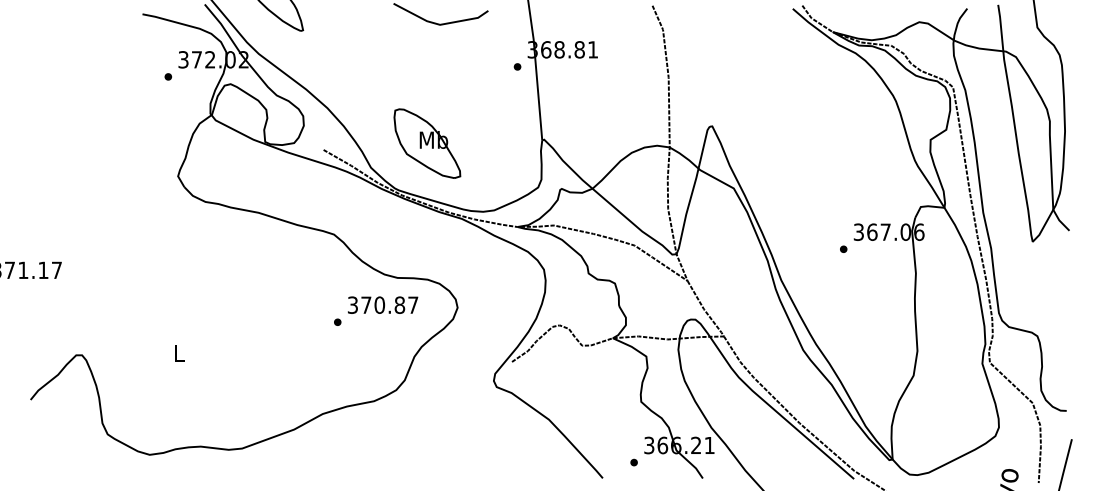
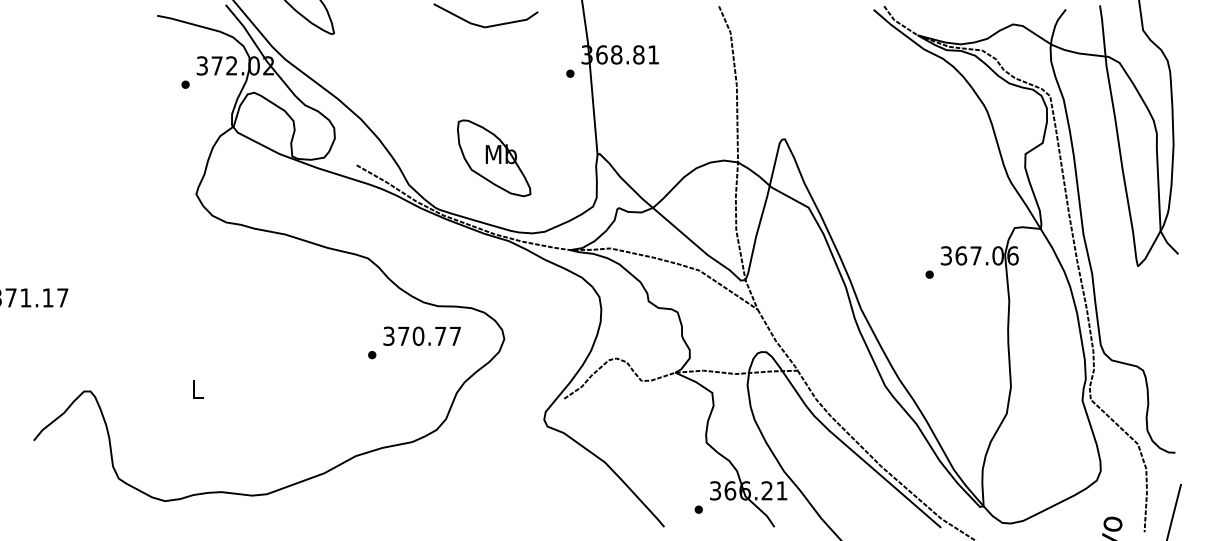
part: (427, 143) -> (494, 158), moved
text: (399, 304) -> (440, 335), 370.87 -> 370.77

